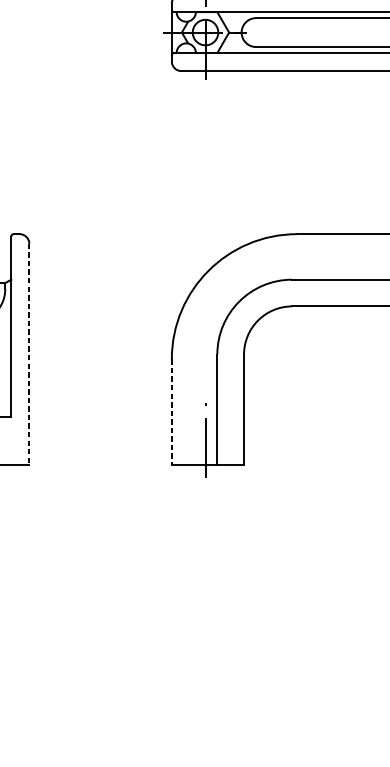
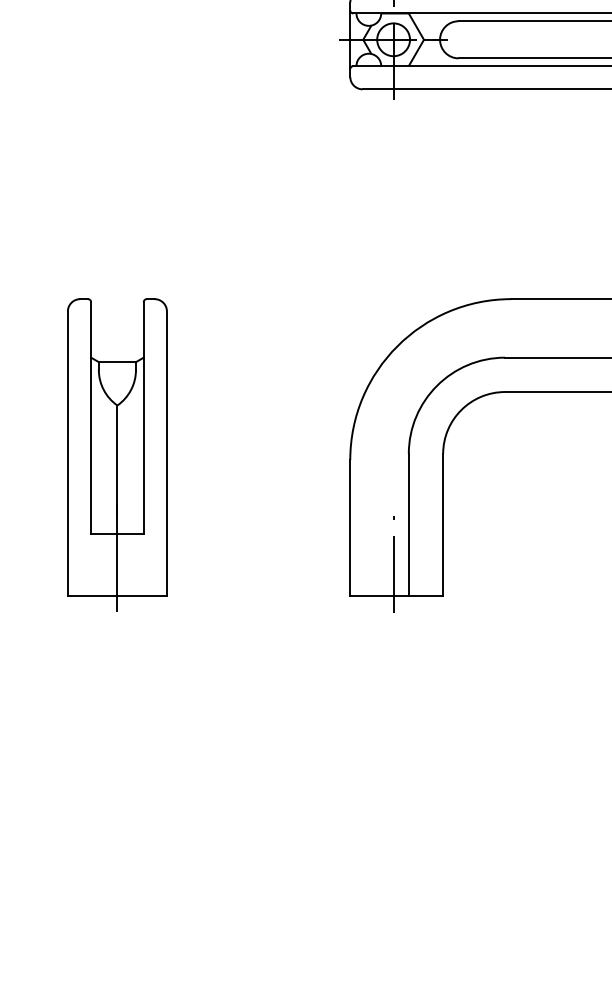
line: (28, 354) -> (166, 454), dashed -> solid
line: (172, 412) -> (350, 528), dashed -> solid

